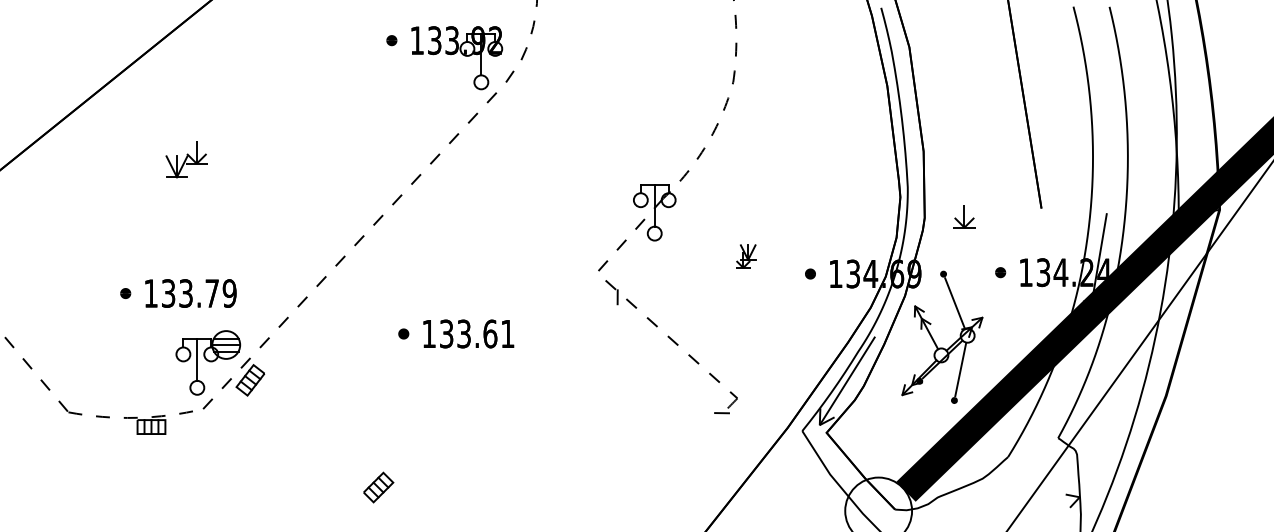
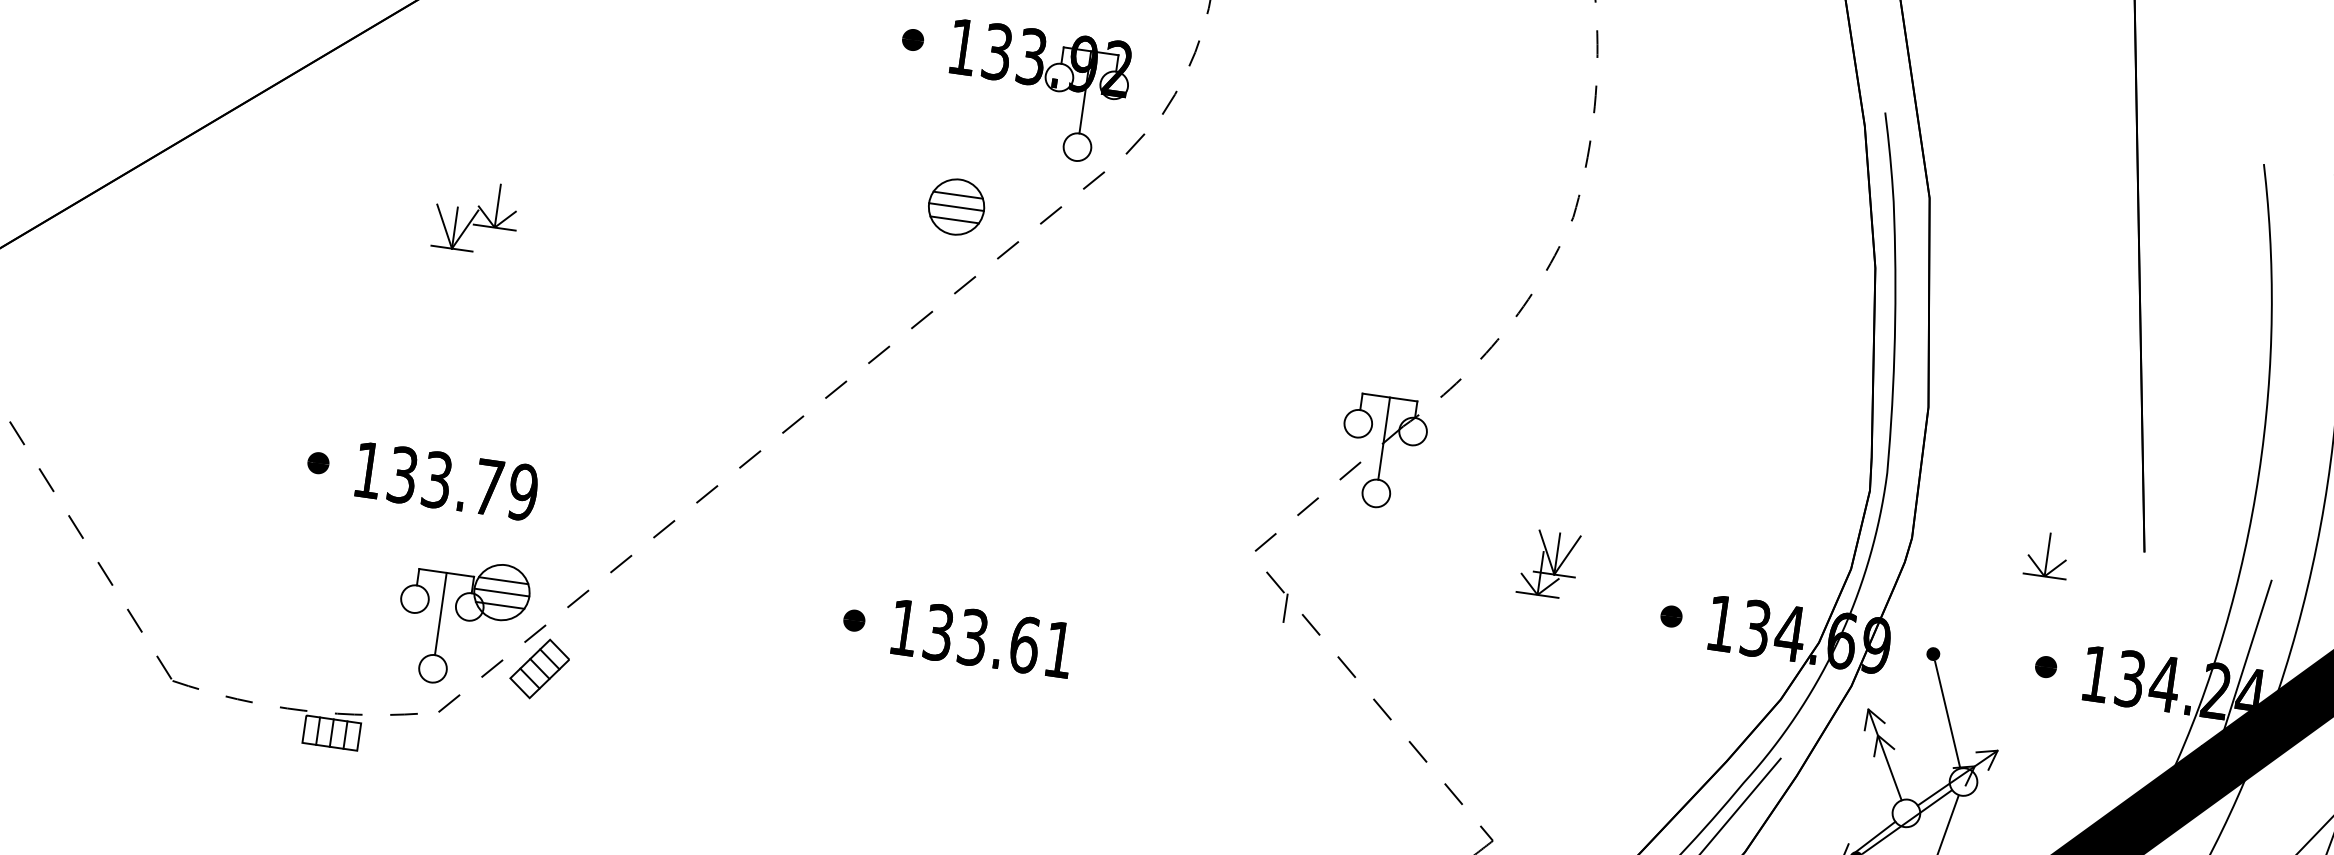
part: (425, 120) -> (956, 206), added
part: (964, 216) -> (2047, 554), moved
part: (745, 256) -> (1548, 563), size x1.43

